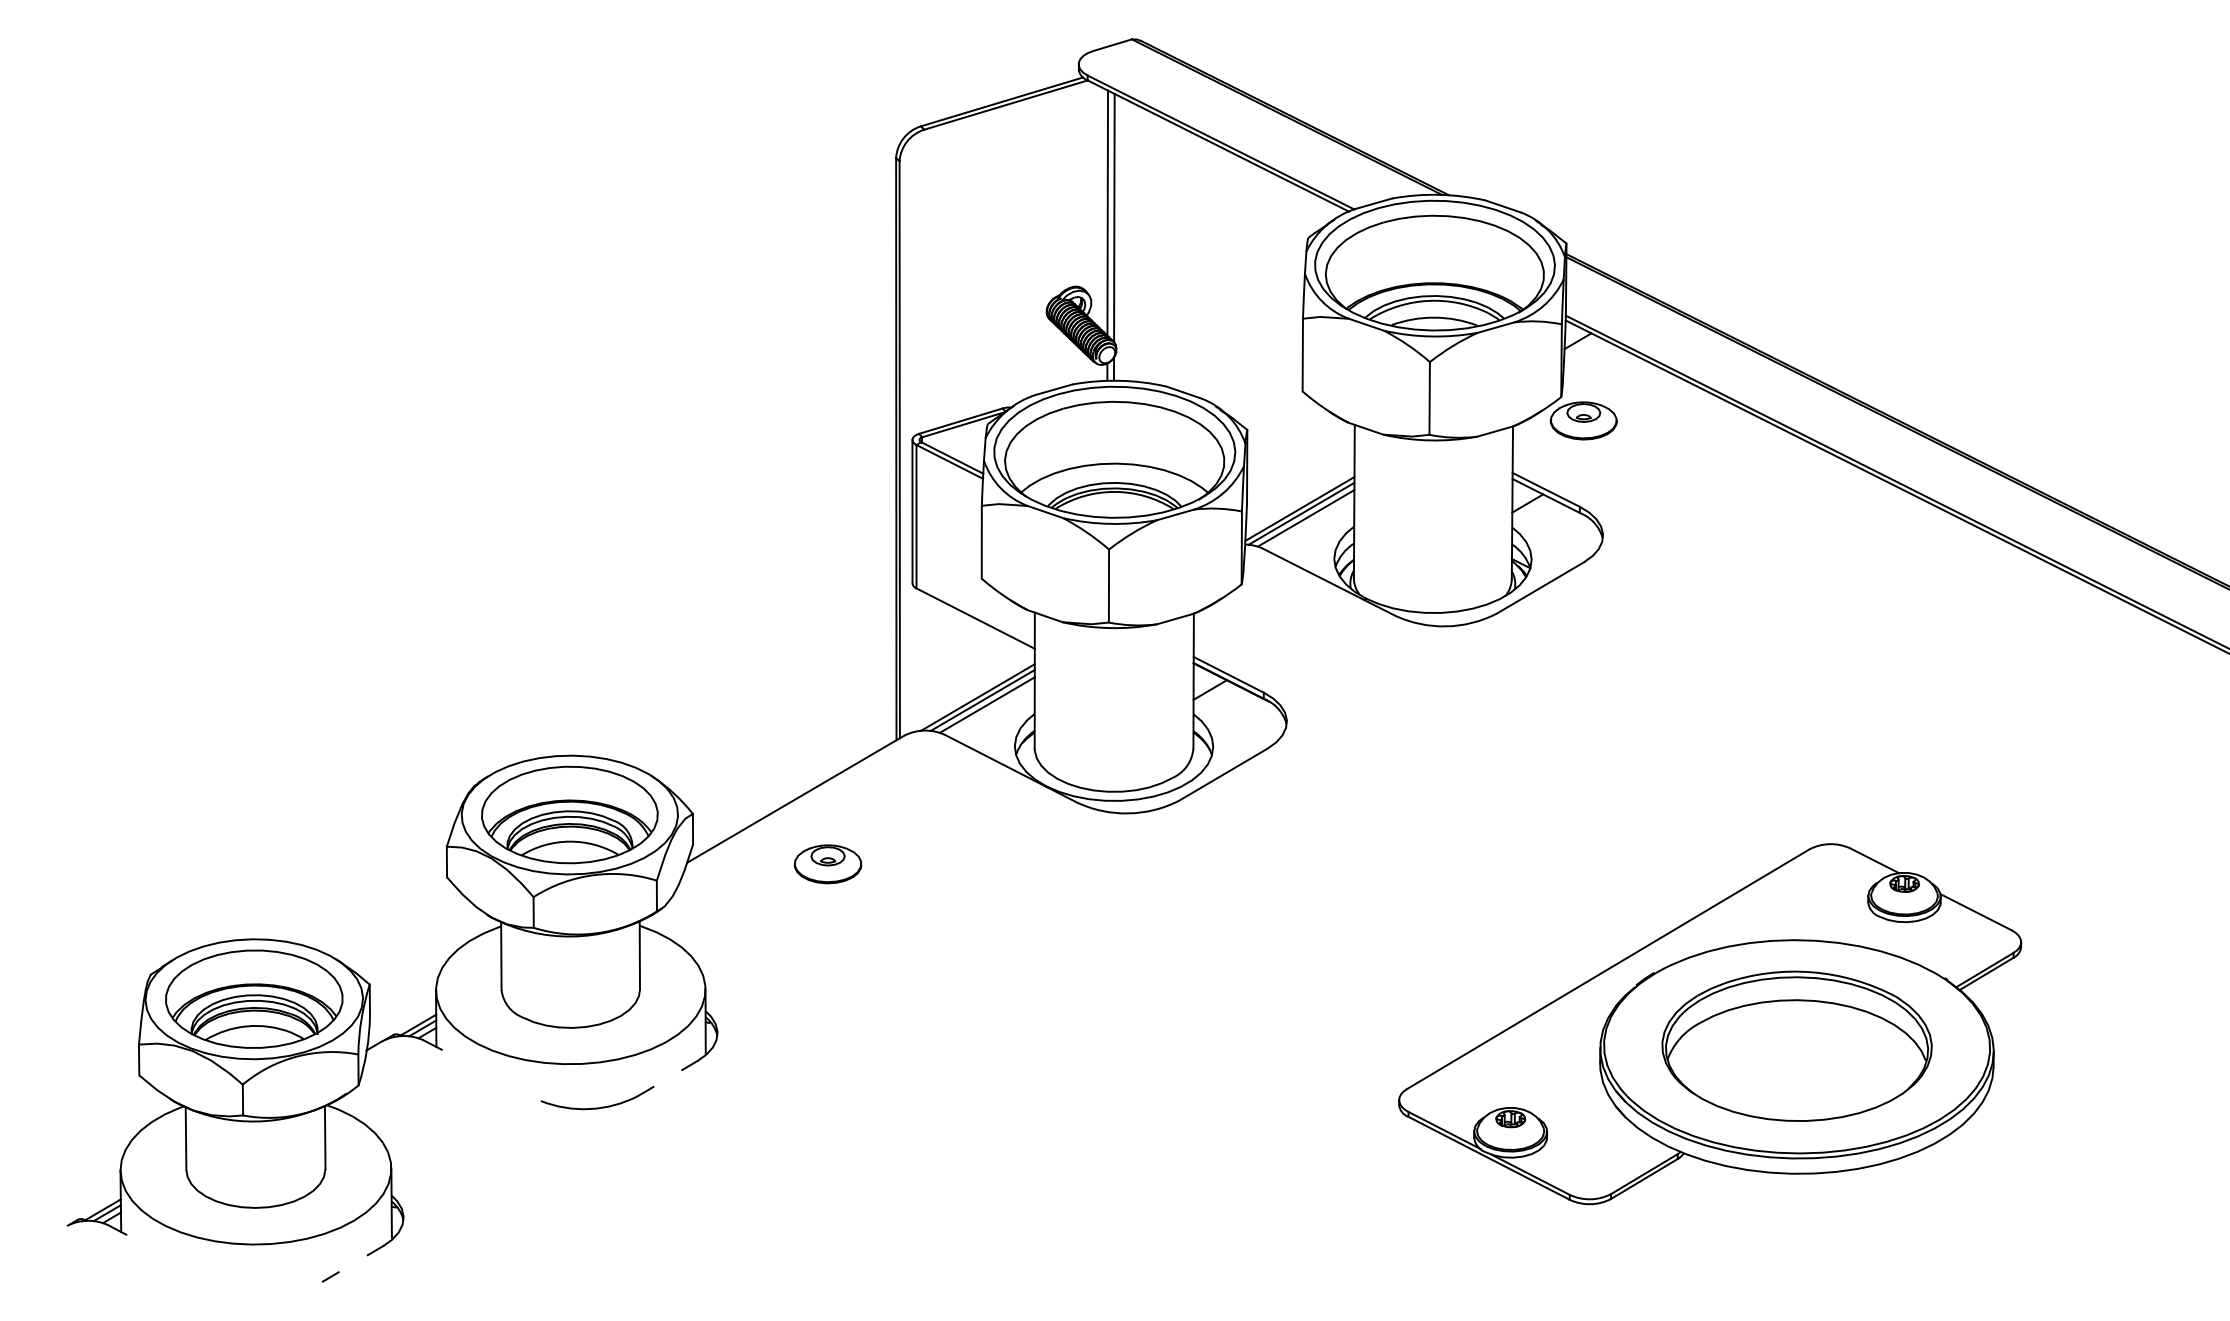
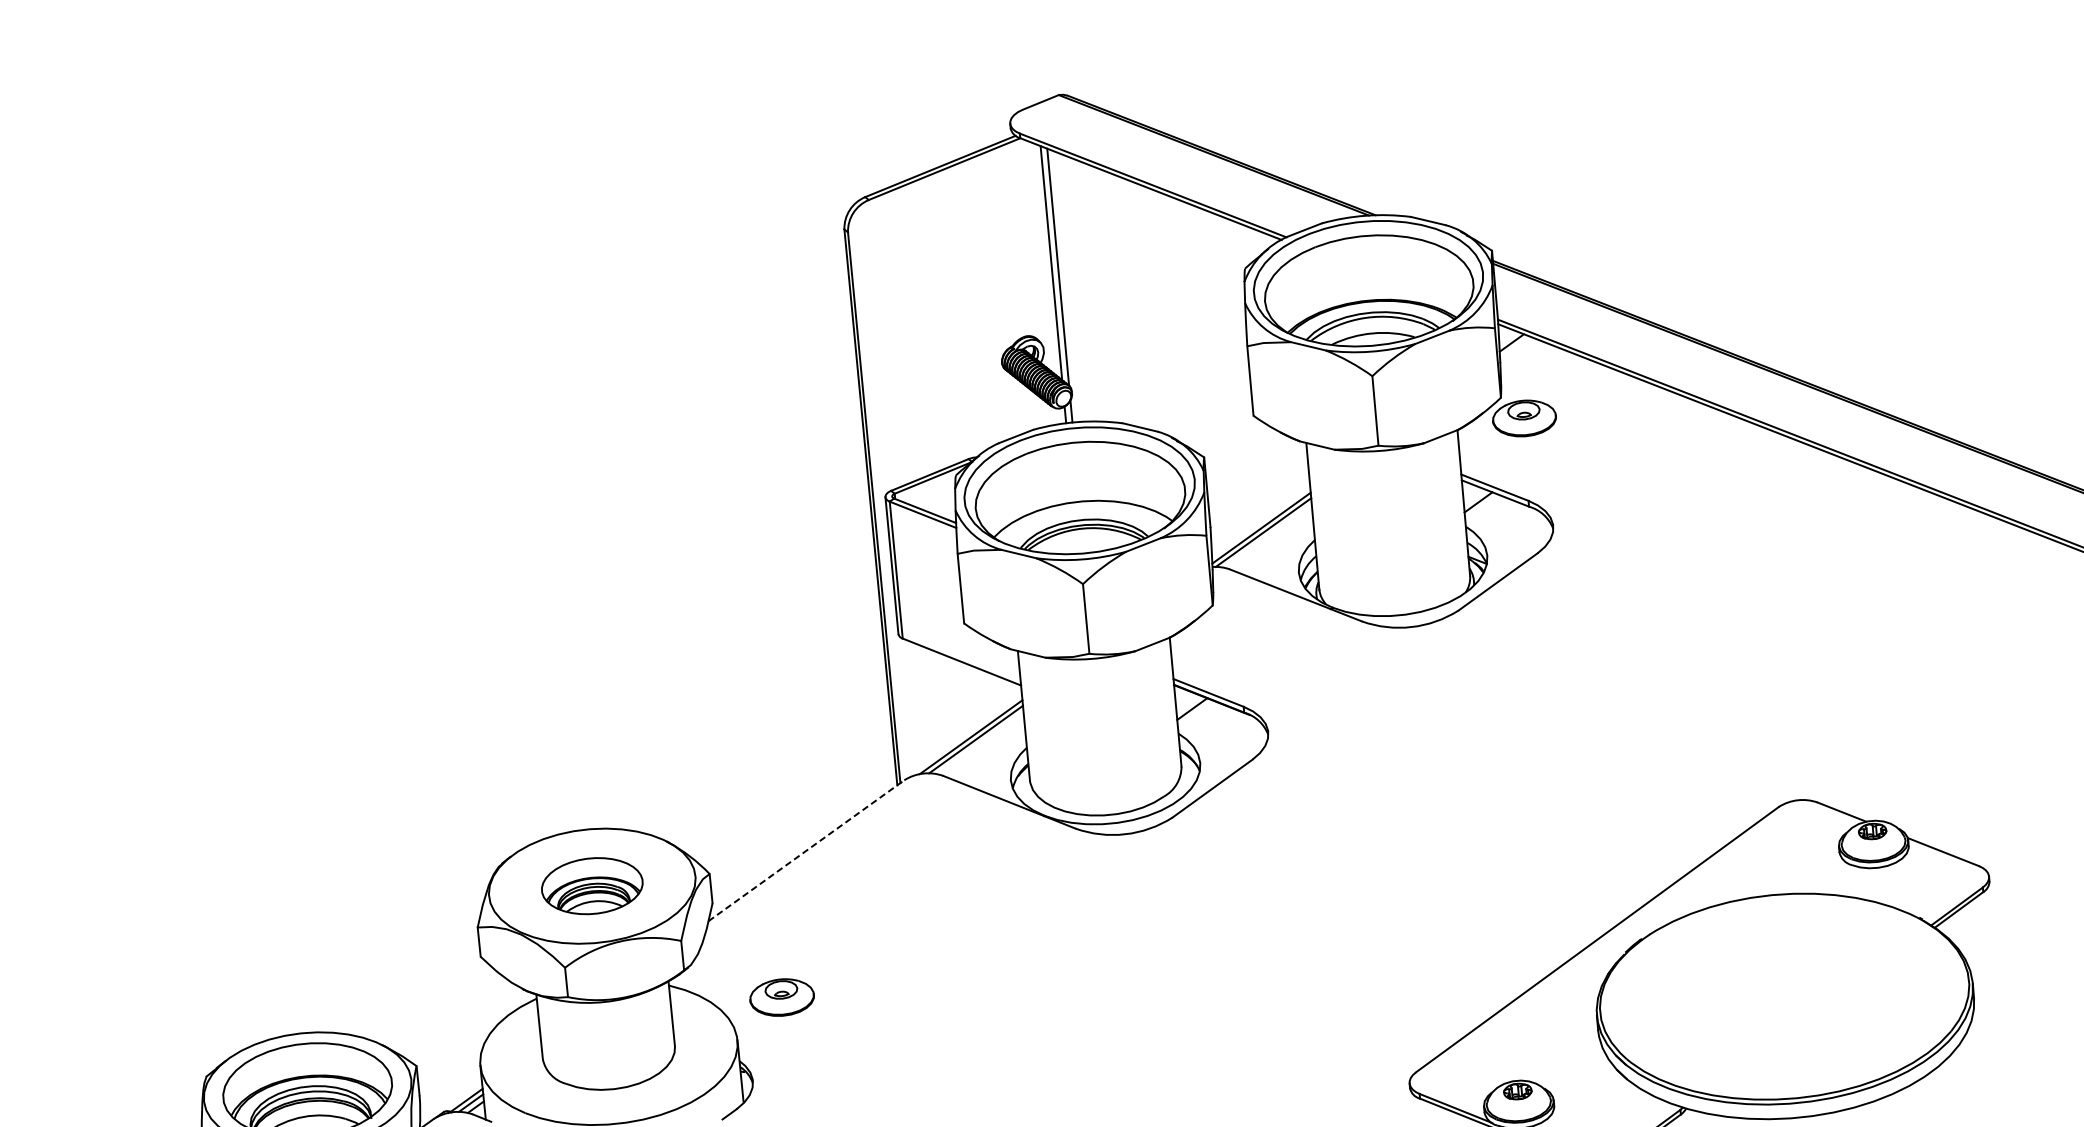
line: (1305, 518) -> (1267, 536), removed
line: (986, 704) -> (980, 743), removed
line: (795, 799) -> (806, 850), solid -> dashed
part: (569, 814) -> (591, 885), size x0.6
part: (827, 864) -> (781, 997), moved
part: (1796, 1045) -> (1783, 995), removed

